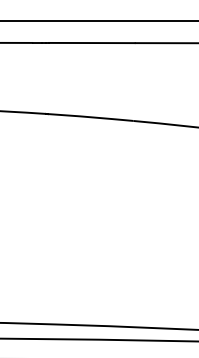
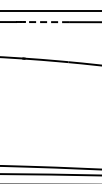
line: (92, 43) -> (47, 22), solid -> dashed

